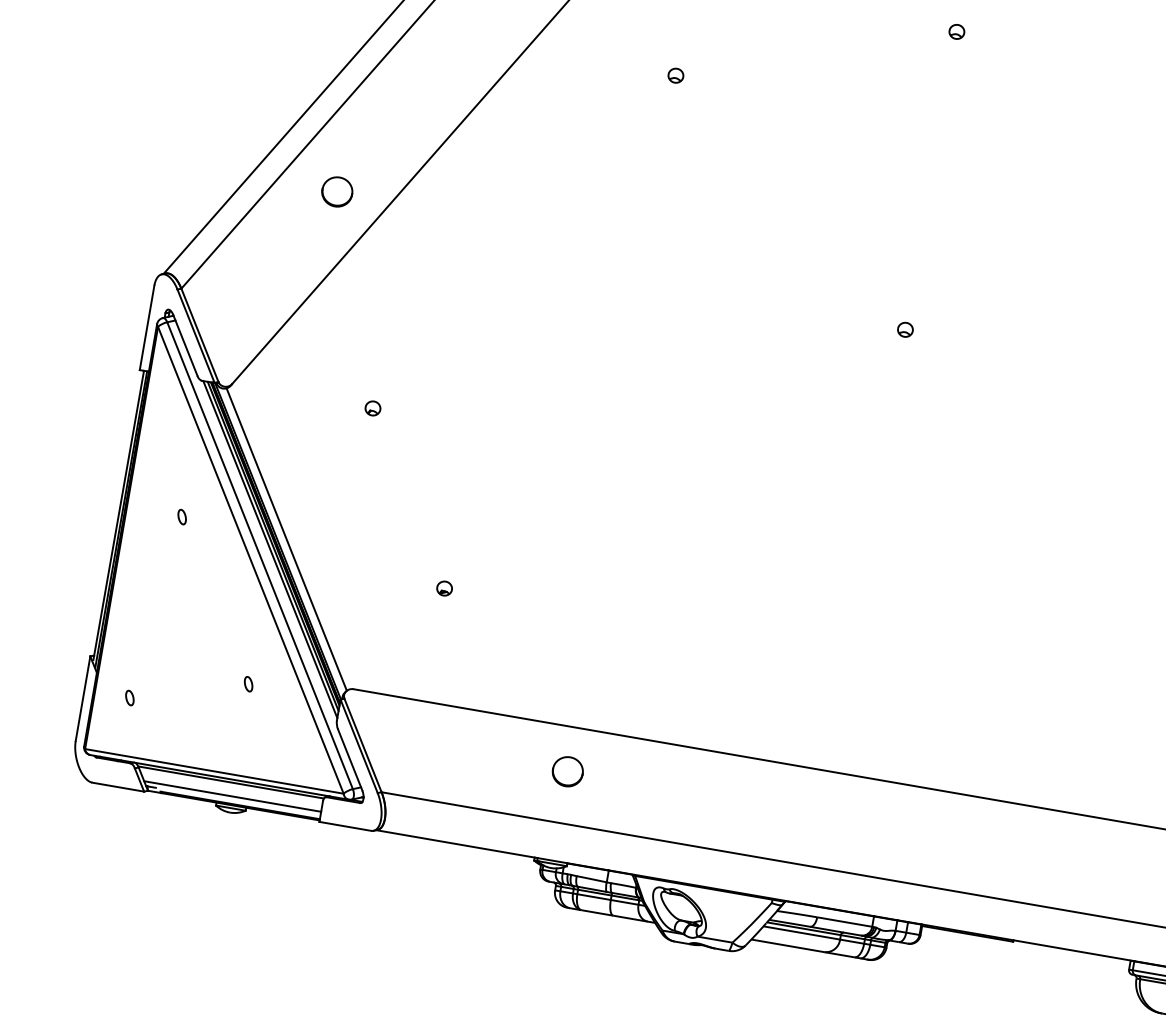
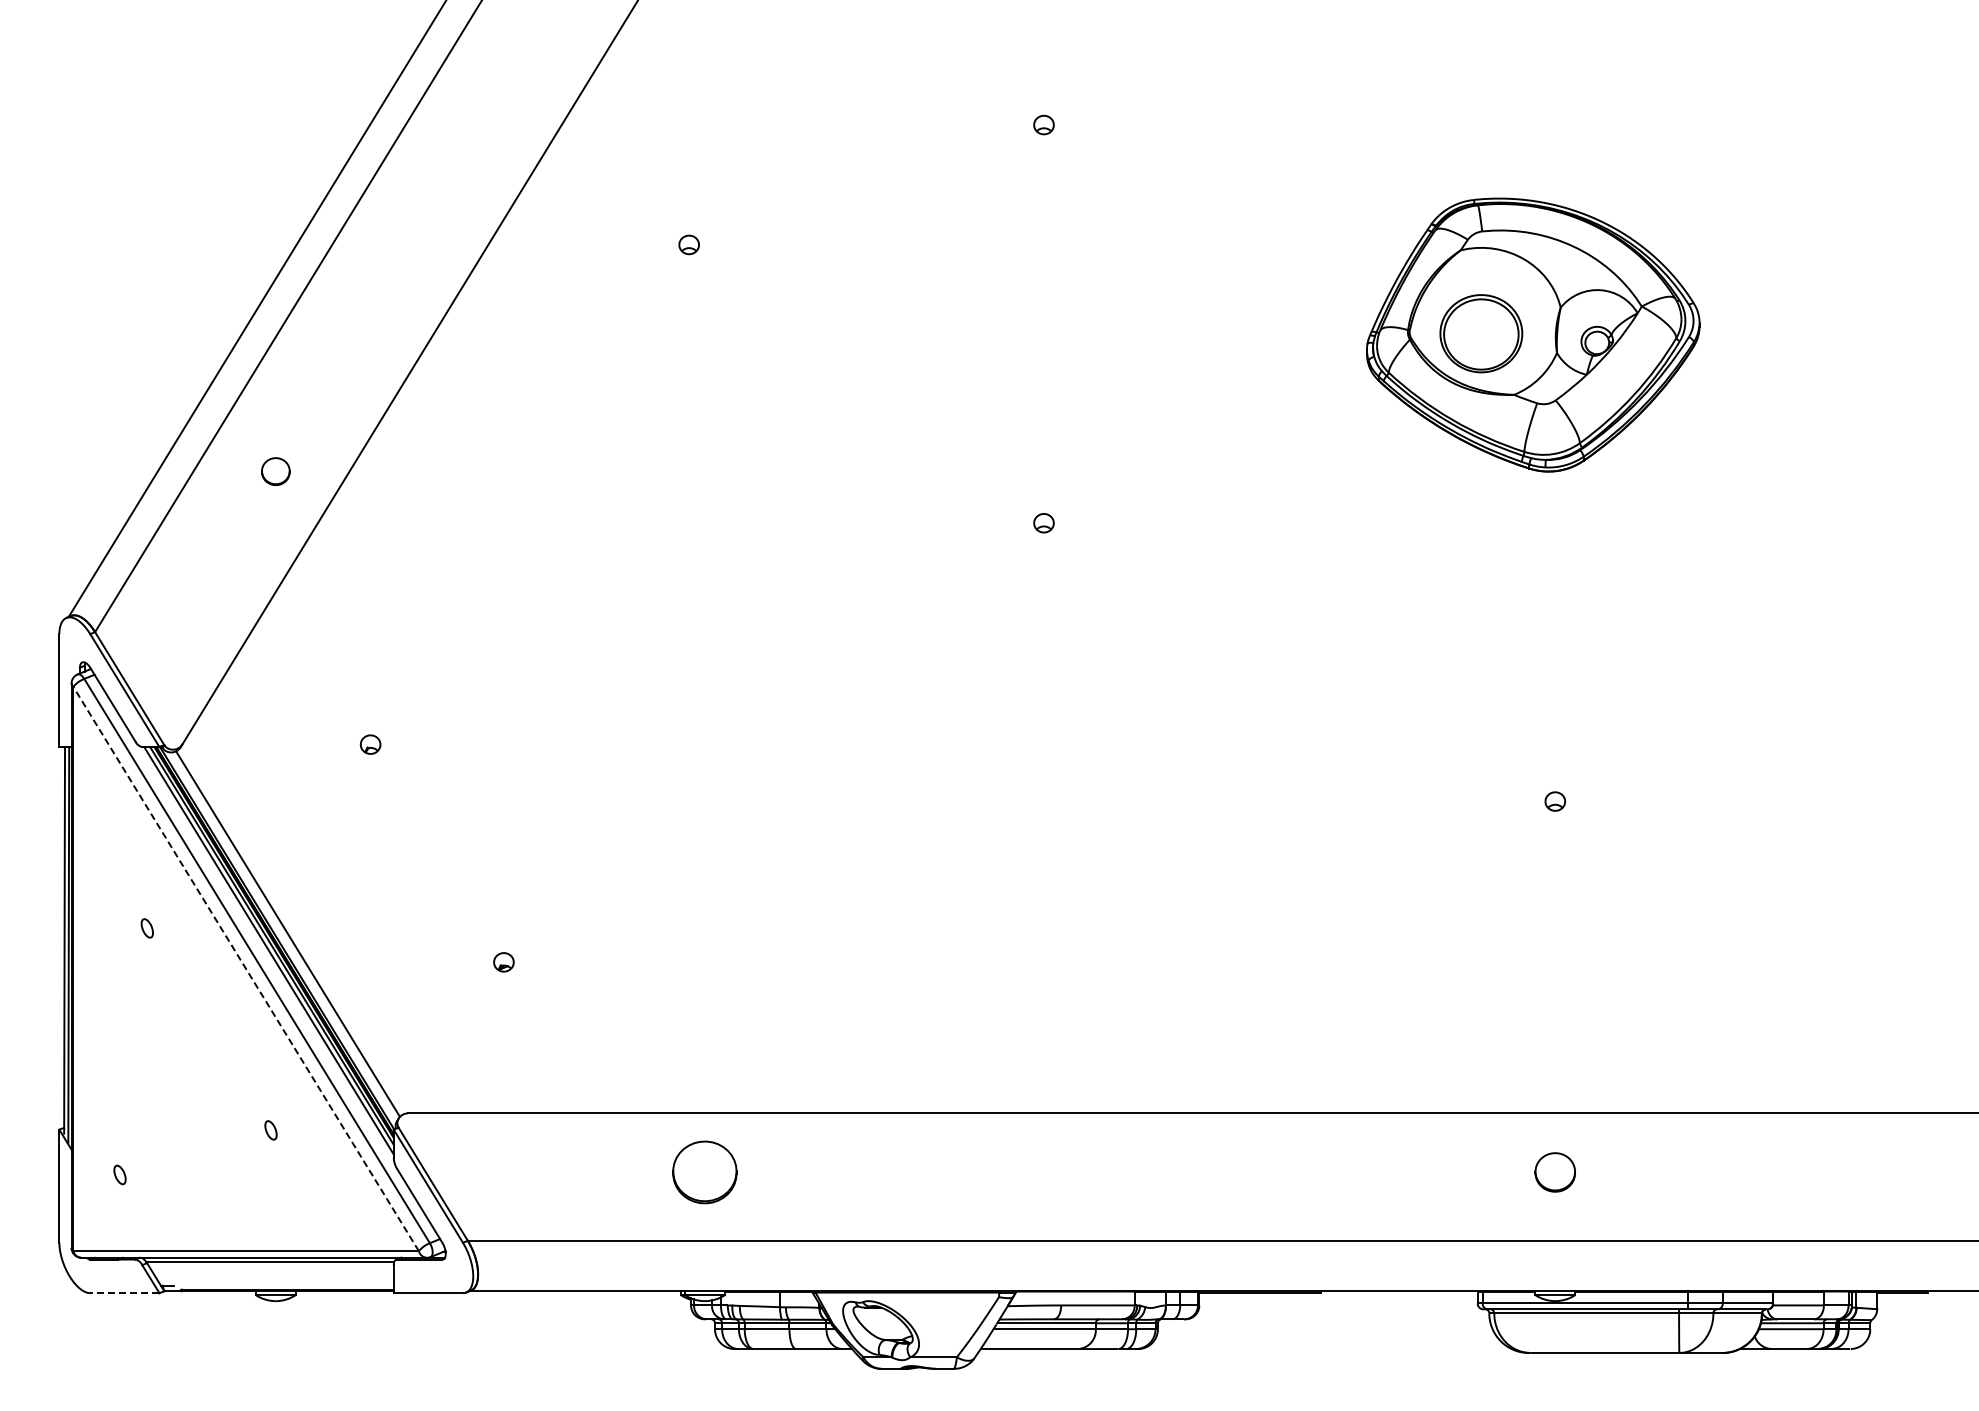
part: (337, 191) -> (275, 471), size x0.7
line: (251, 560) -> (246, 969), solid -> dashed
part: (567, 771) -> (704, 1172), size x1.6
line: (117, 787) -> (124, 1293), solid -> dashed
line: (232, 796) -> (275, 1279), removed

